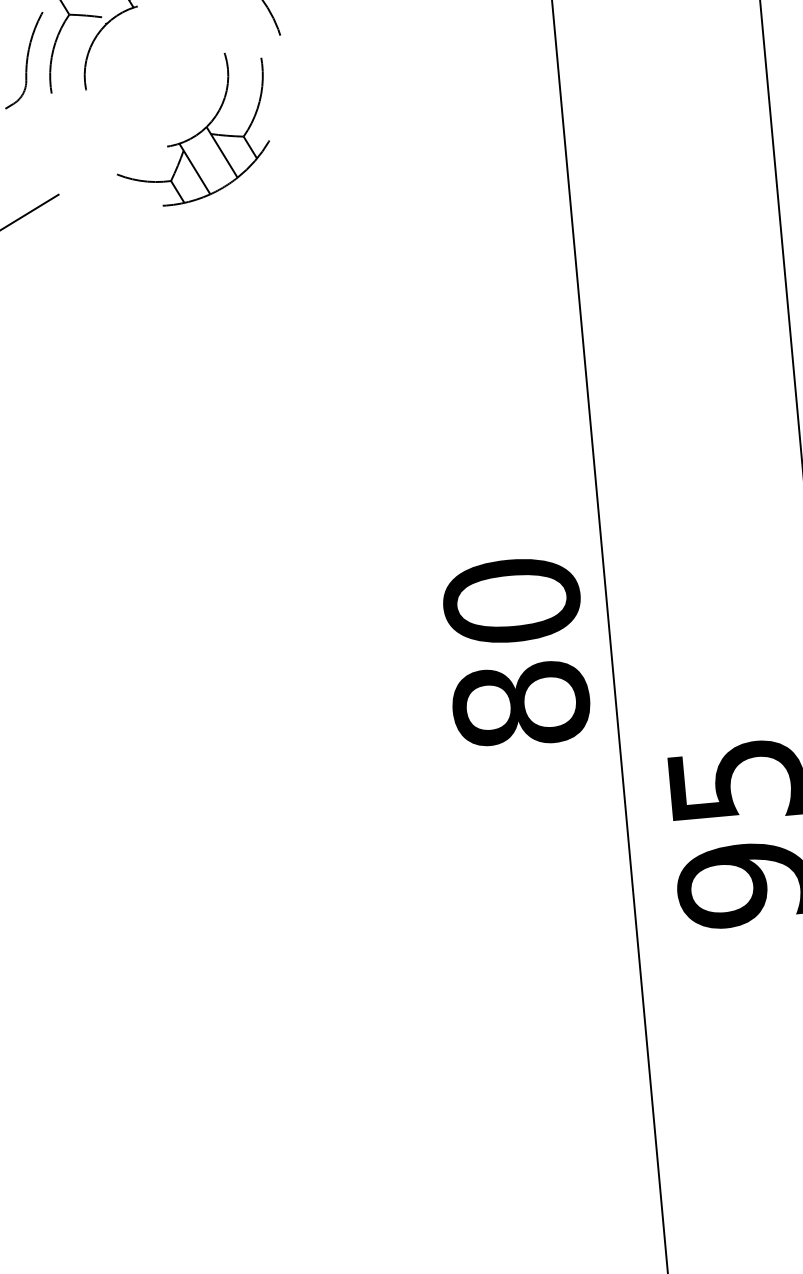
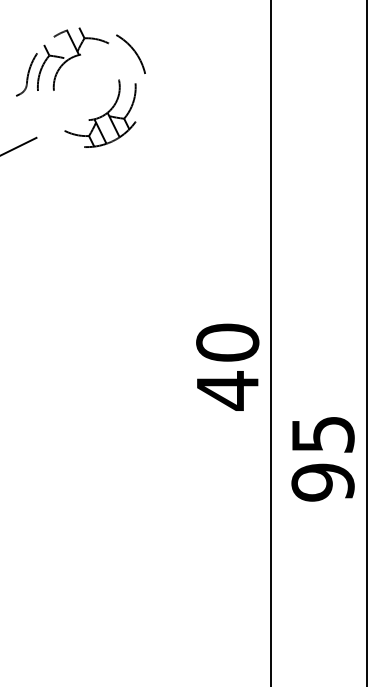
text: (520, 704) -> (227, 390), 80 -> 40

